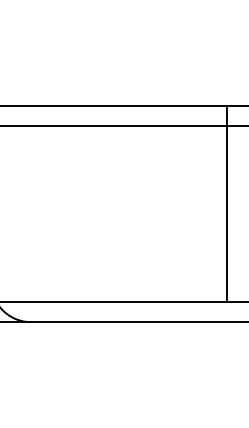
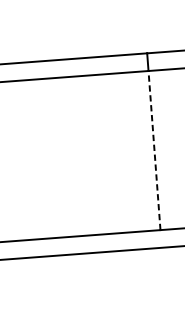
line: (227, 213) -> (154, 150), solid -> dashed

